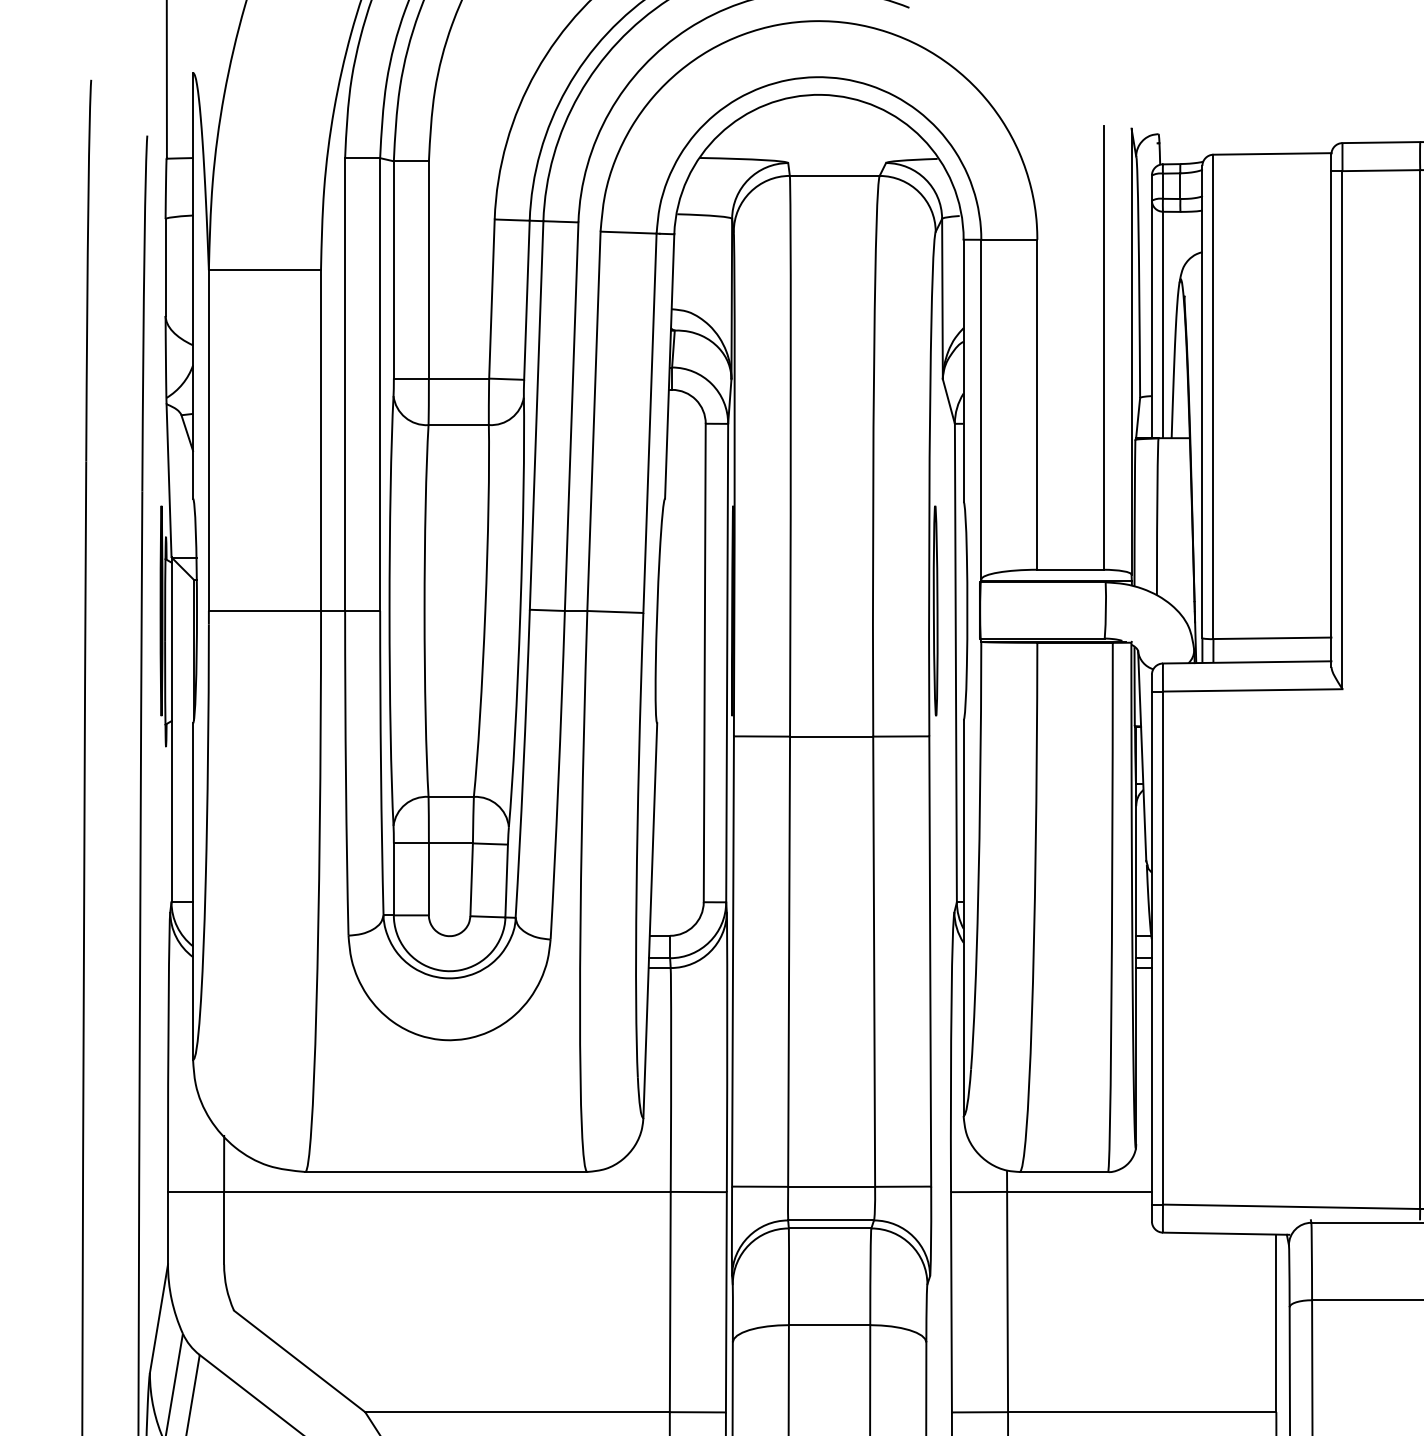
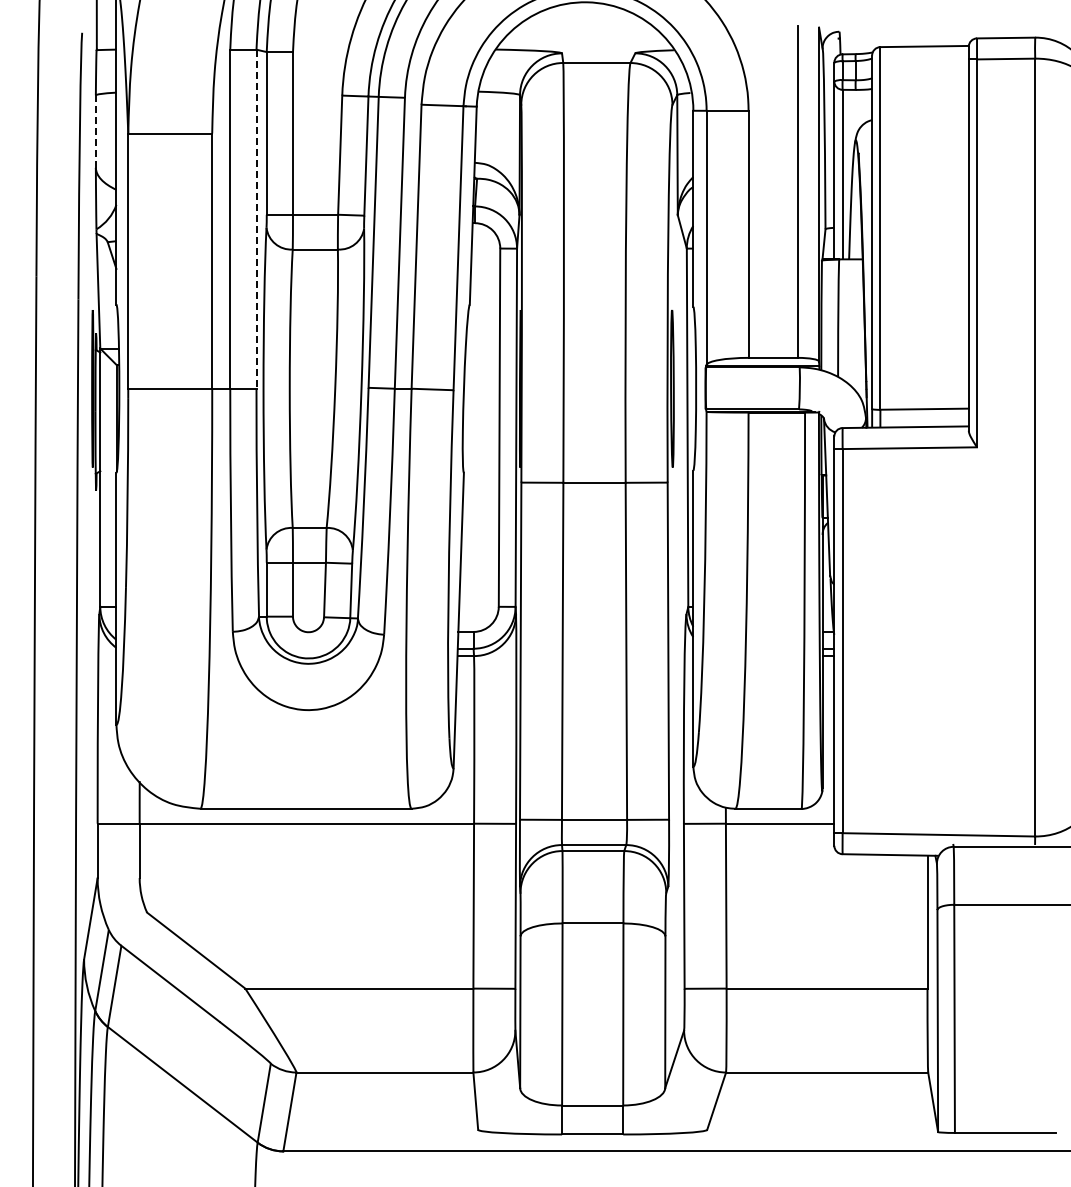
line: (165, 268) -> (95, 132), solid -> dashed
line: (380, 384) -> (256, 219), solid -> dashed

